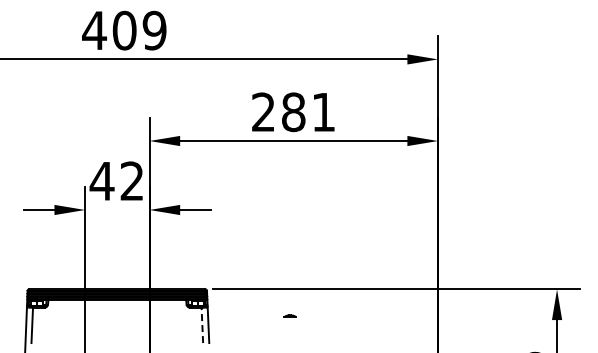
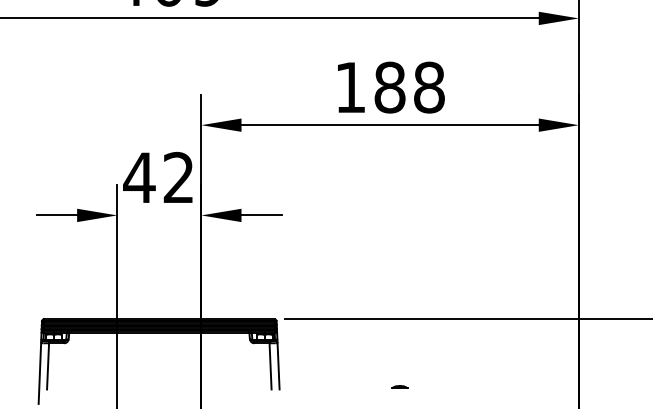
text: (293, 112) -> (389, 87), 281 -> 188
part: (289, 315) -> (398, 386), moved
line: (202, 325) -> (270, 366), dashed -> solid

